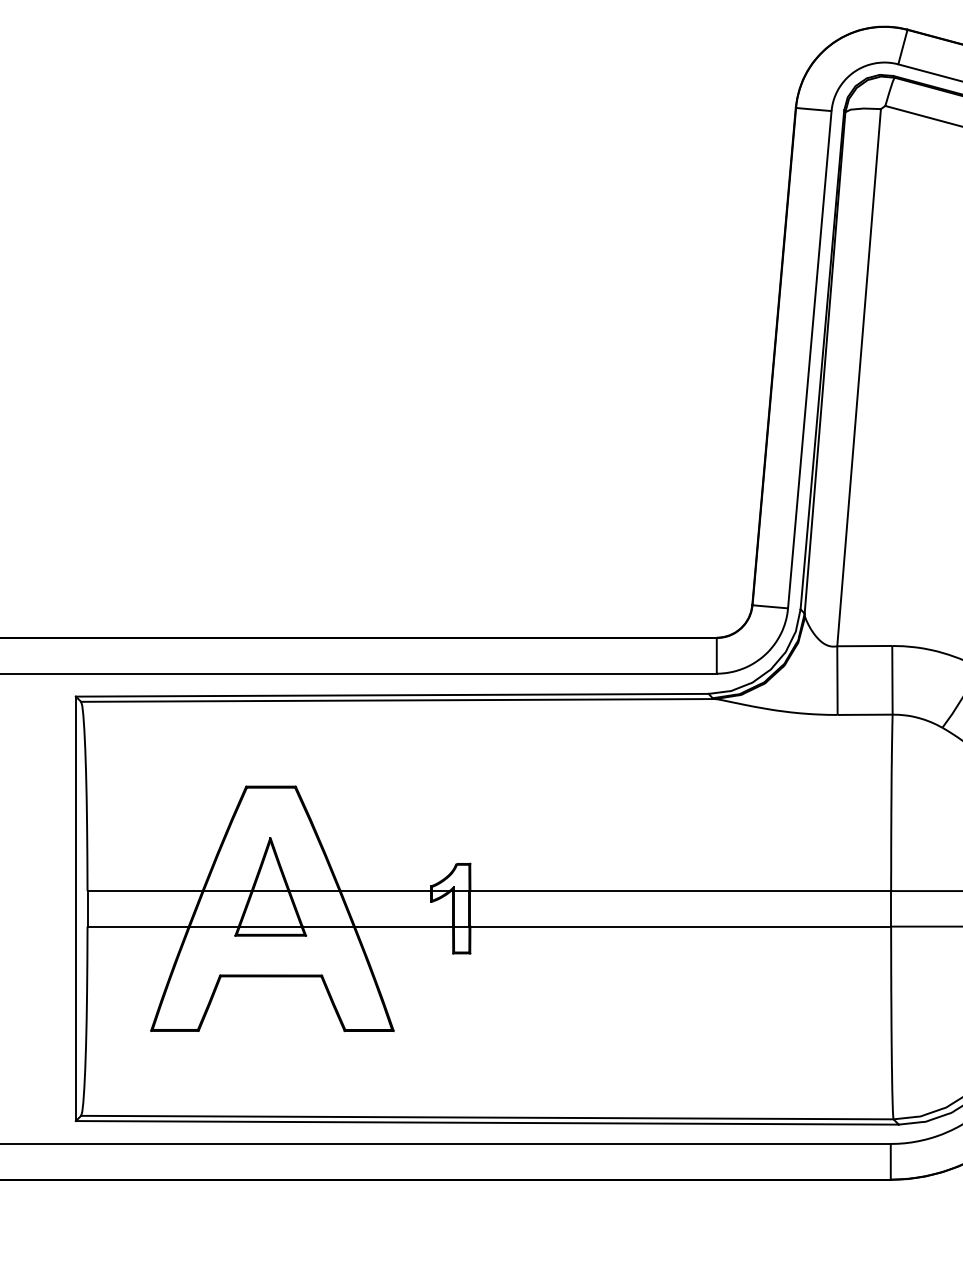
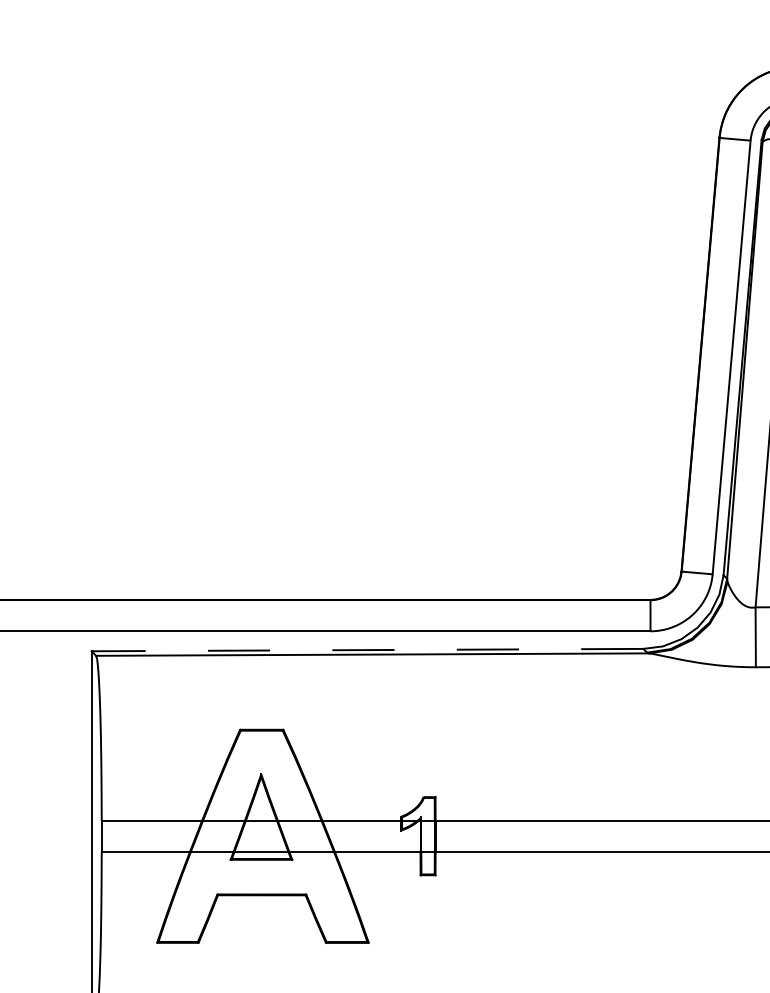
line: (391, 695) -> (366, 650), solid -> dashed

